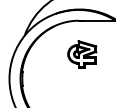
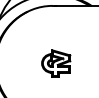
part: (82, 54) -> (56, 63), moved

